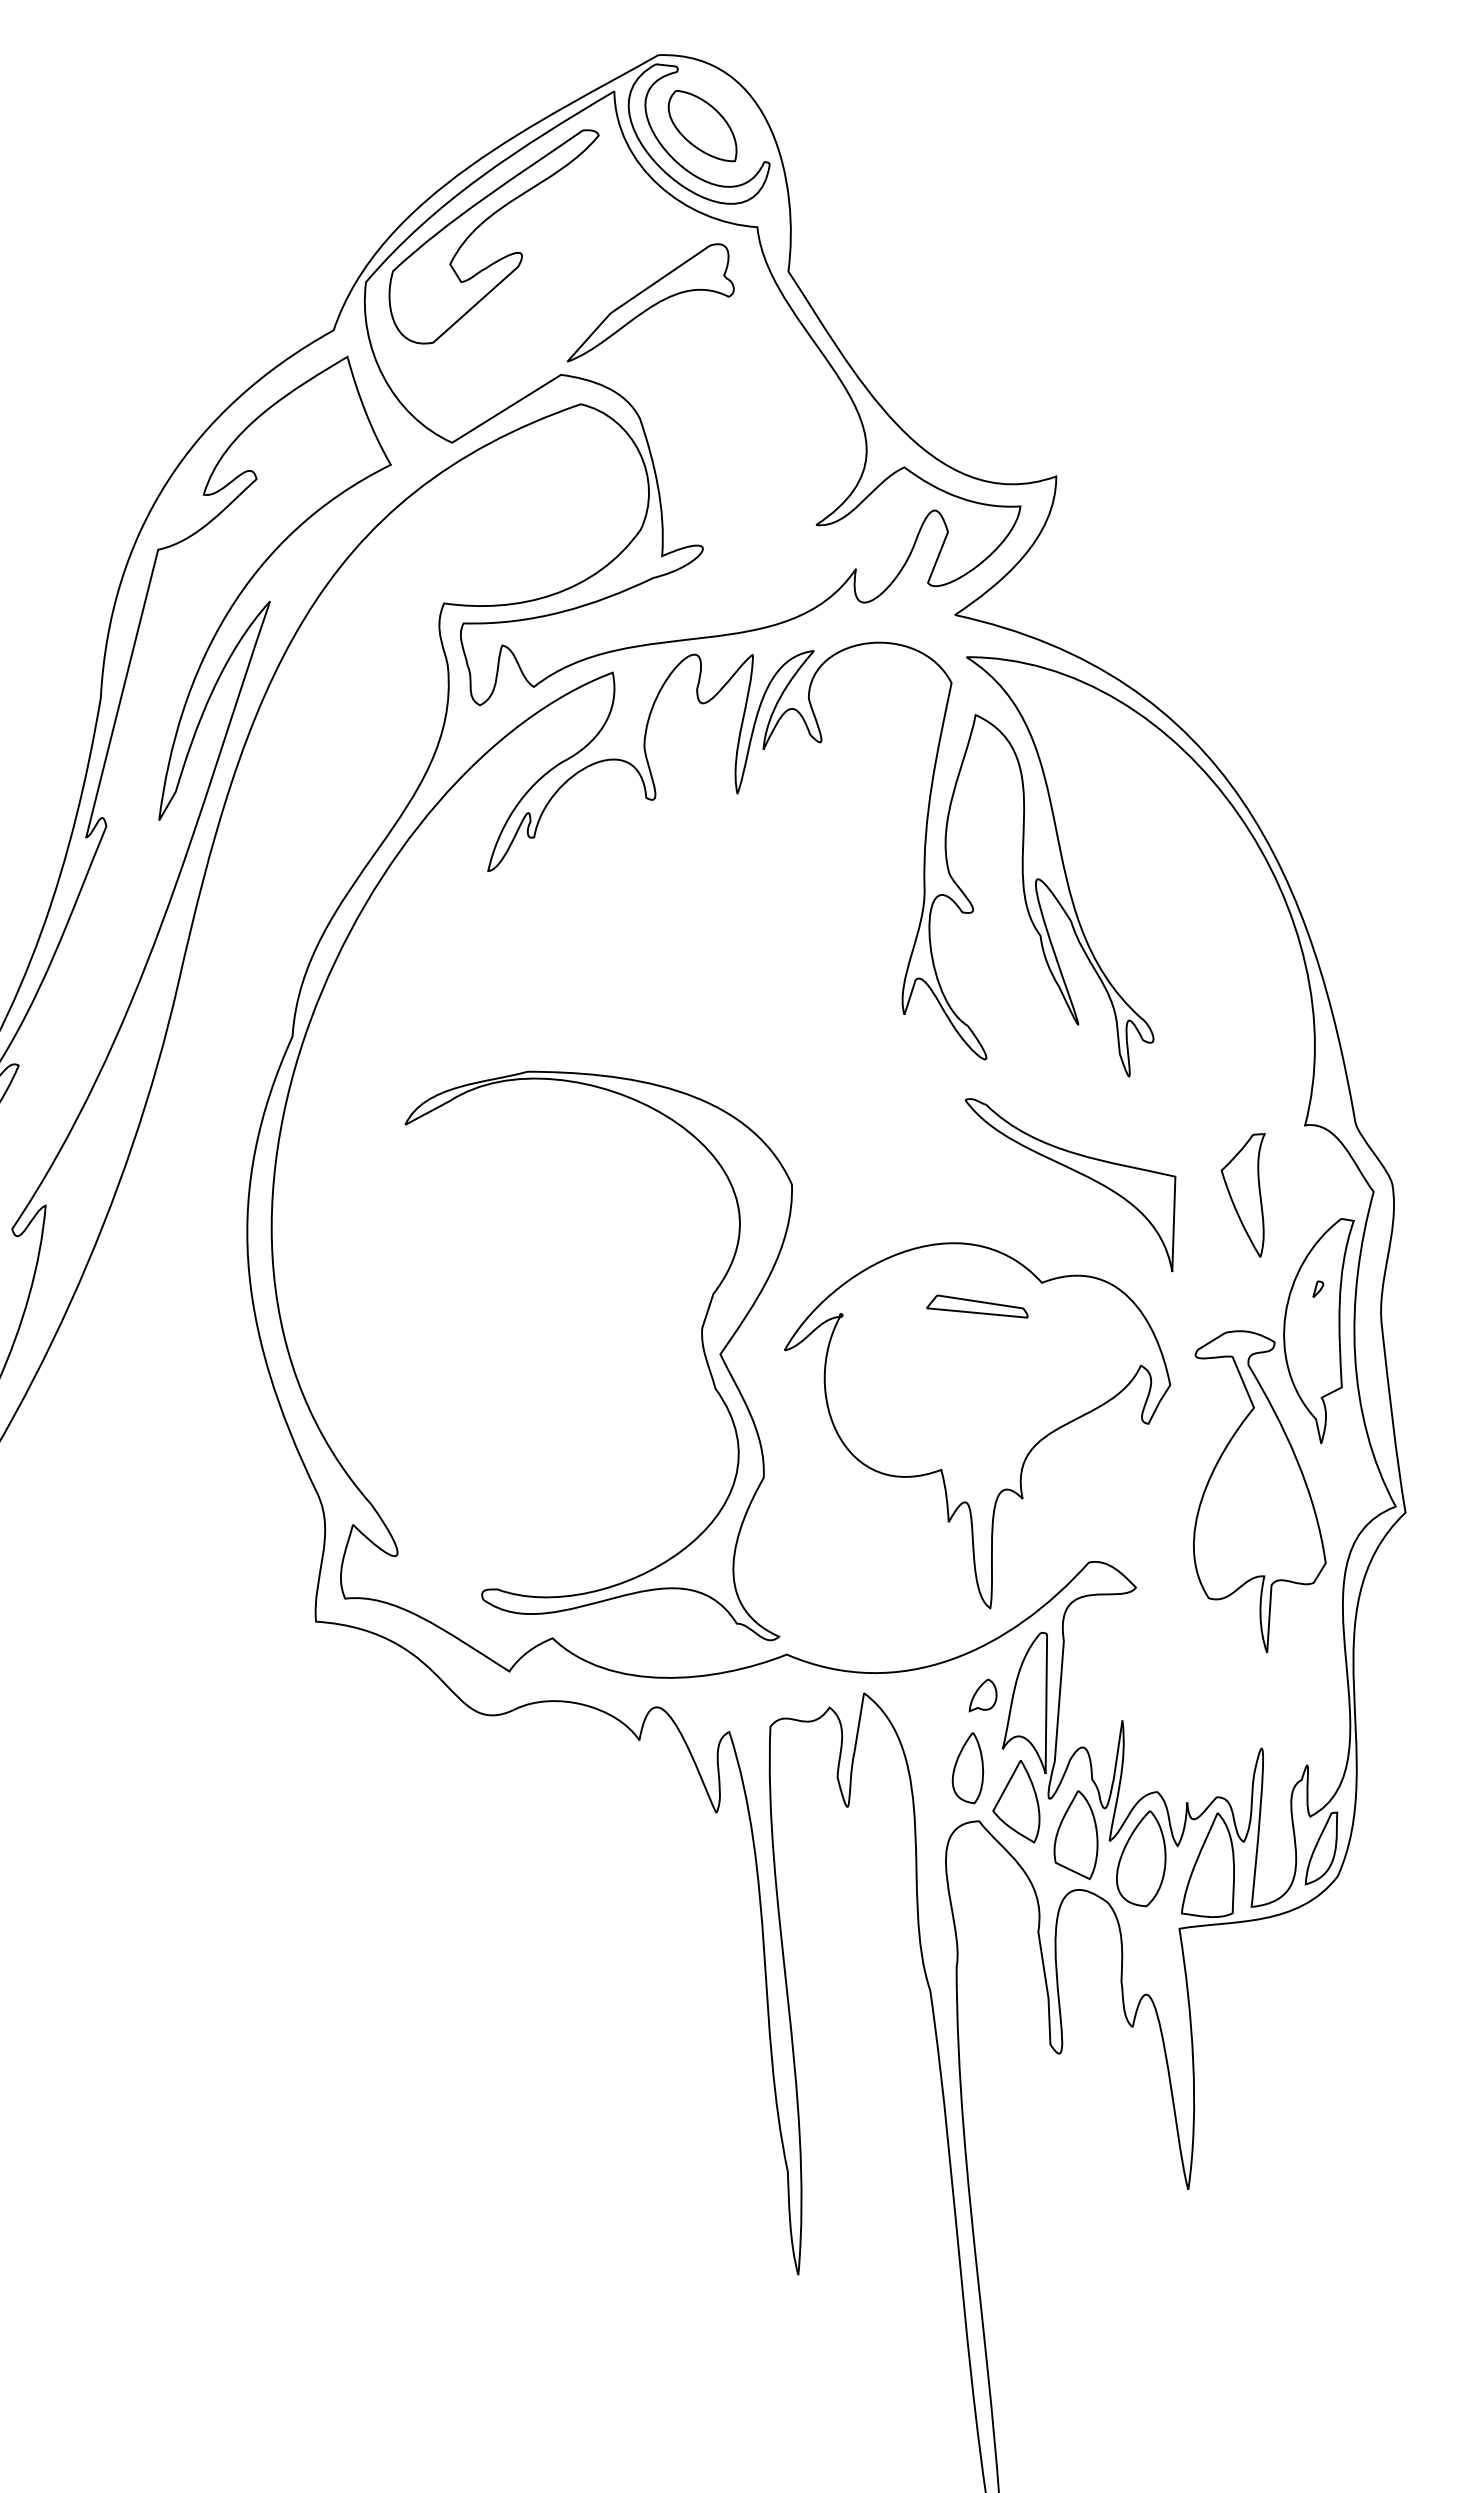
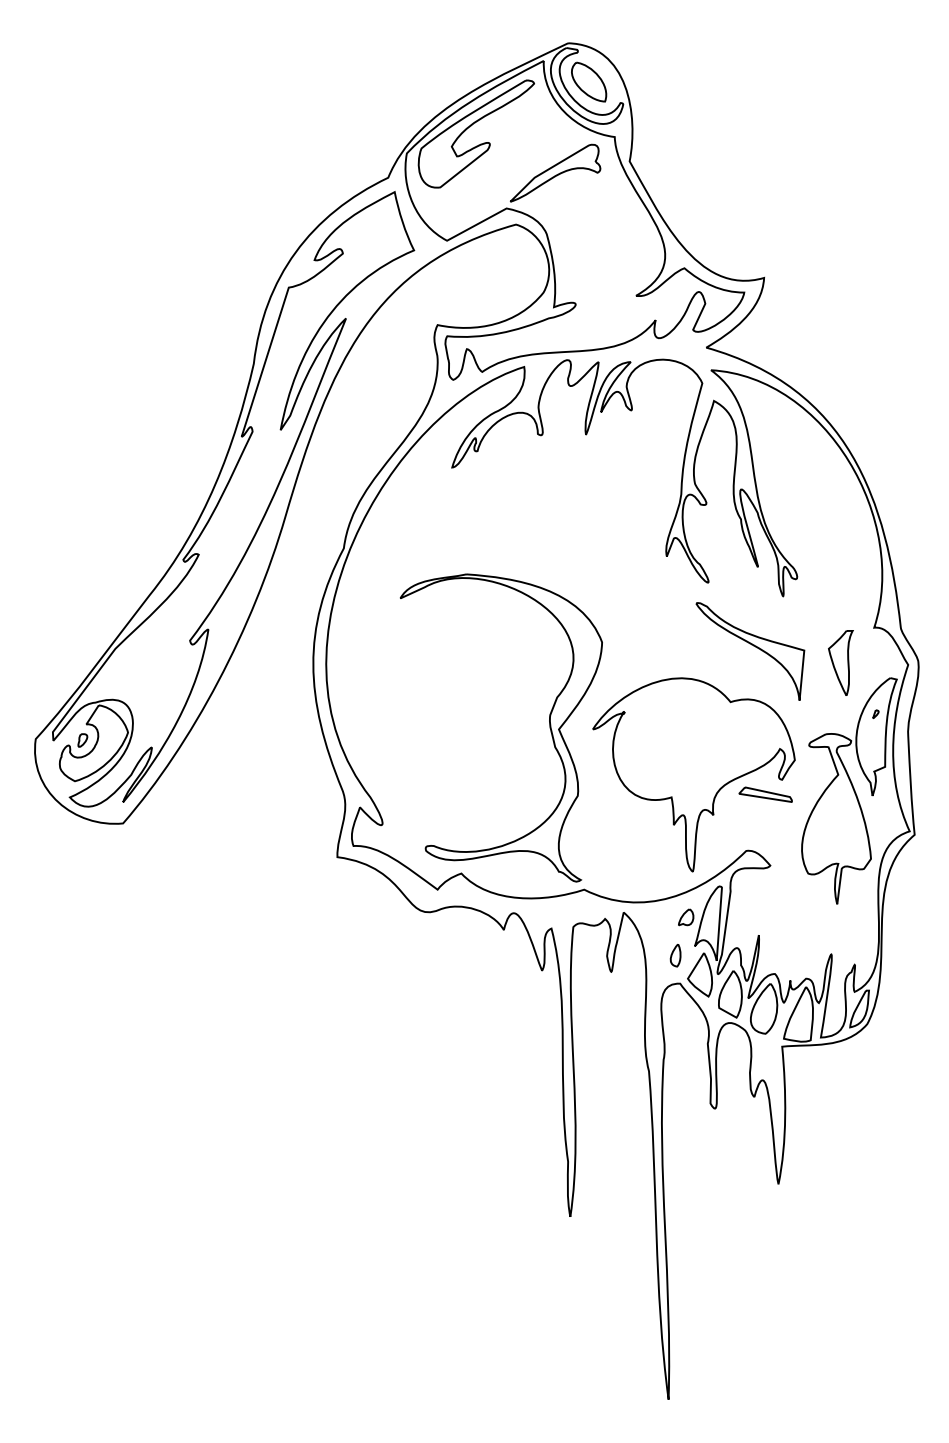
part: (976, 1306) -> (765, 794), moved
part: (967, 1768) -> (675, 955), size x0.6

